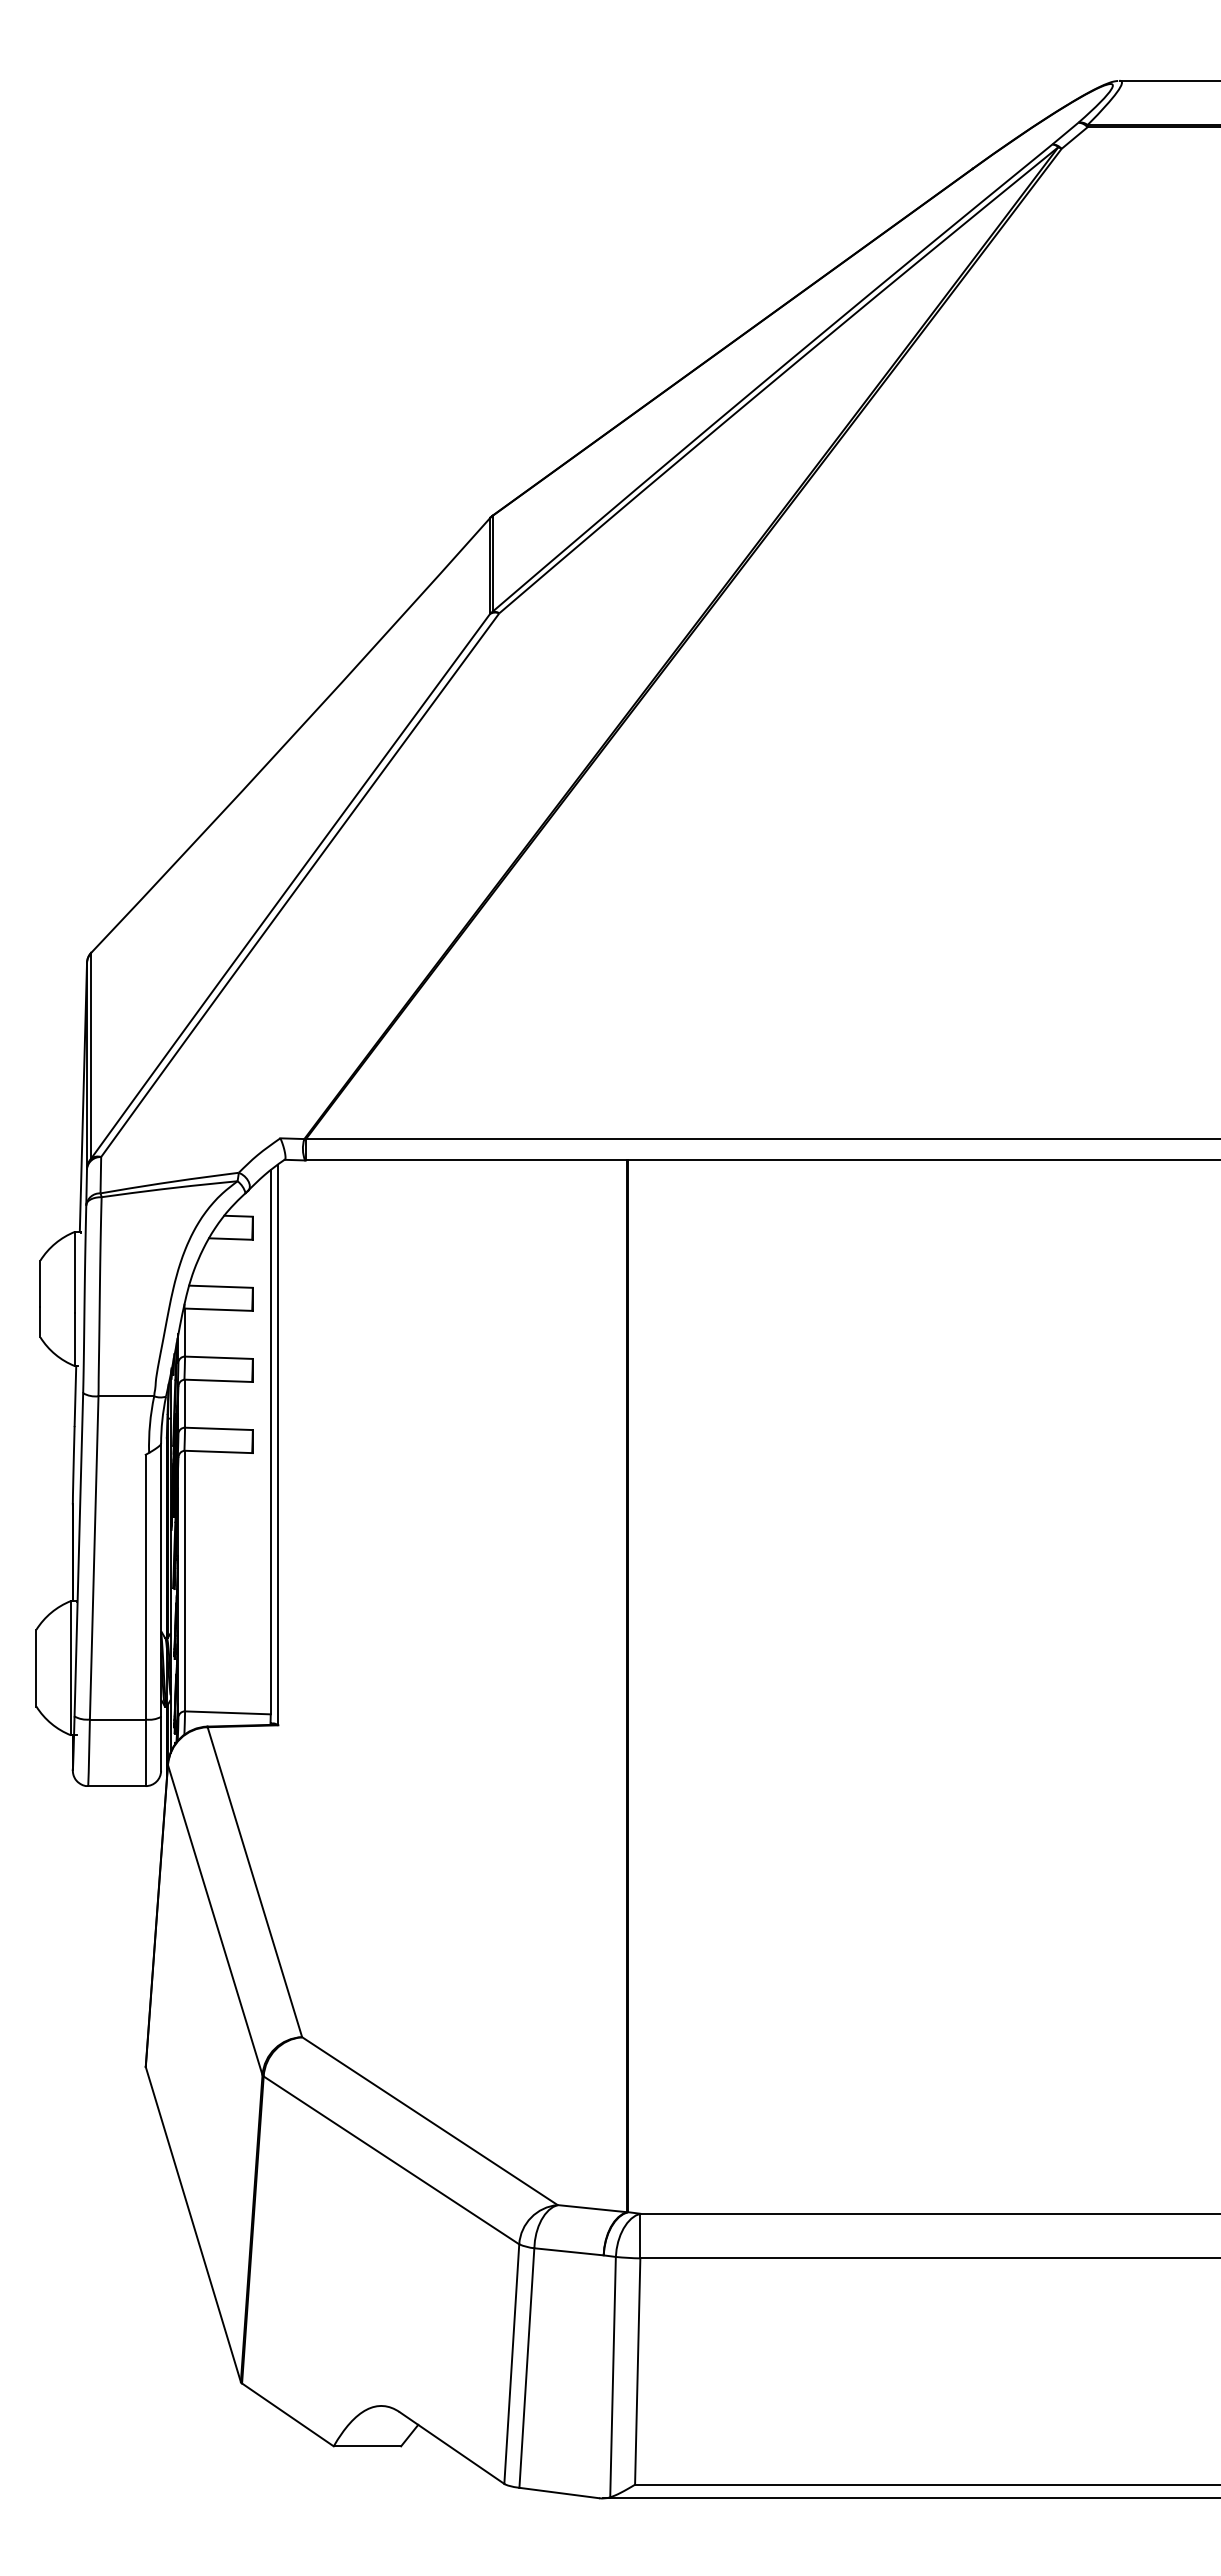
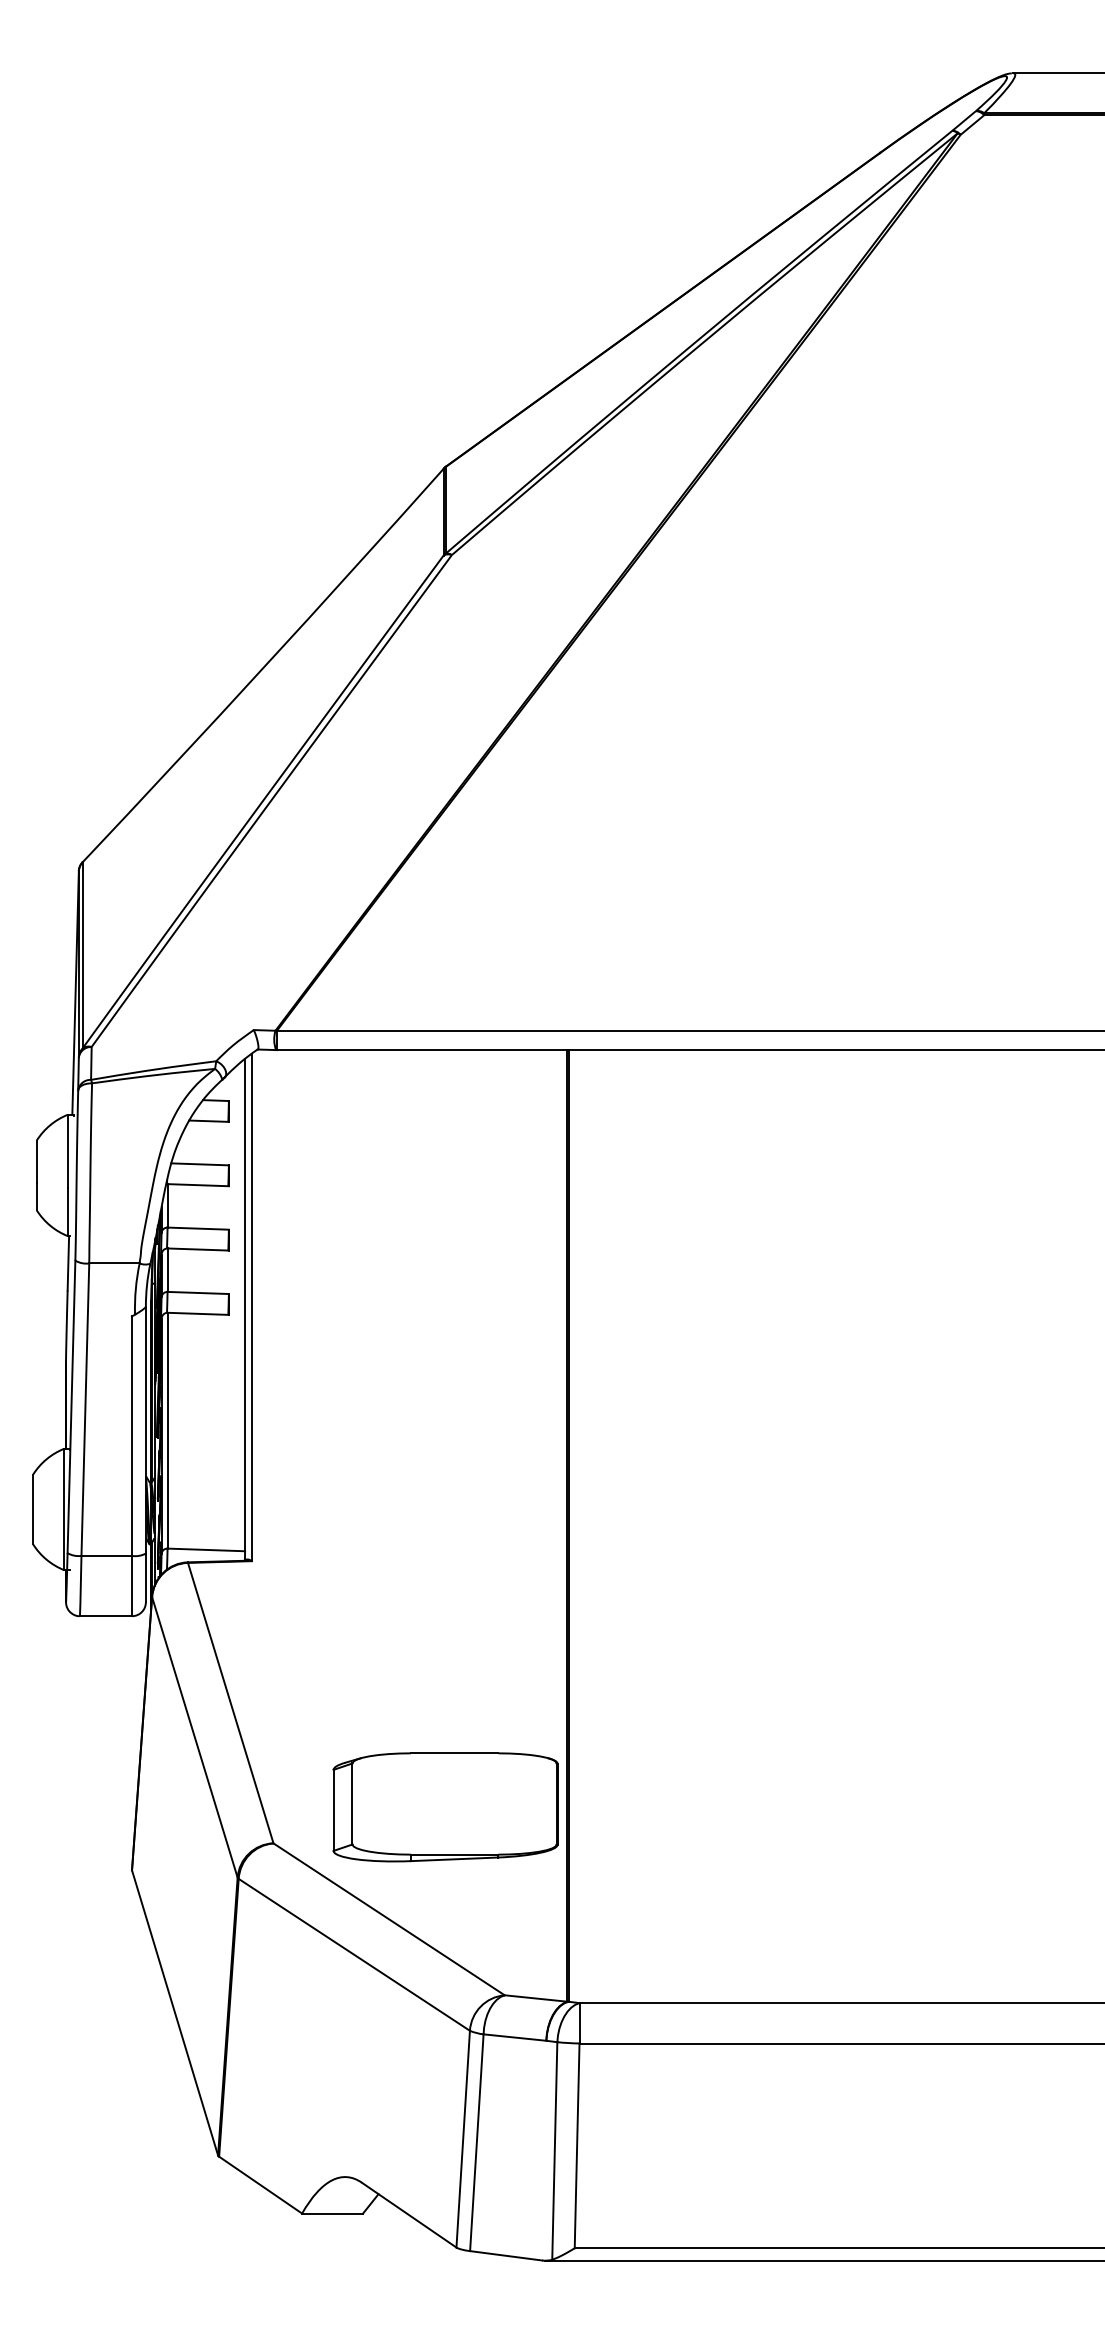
part: (492, 1997) -> (445, 1807), added

